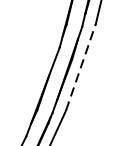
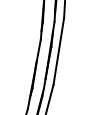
line: (80, 67) -> (58, 51), dashed -> solid

